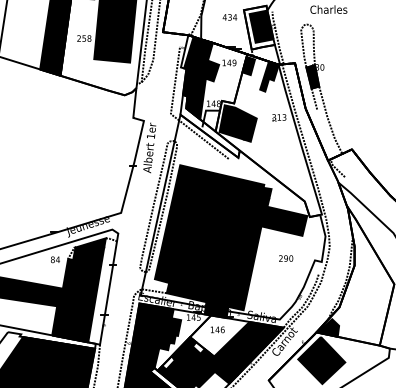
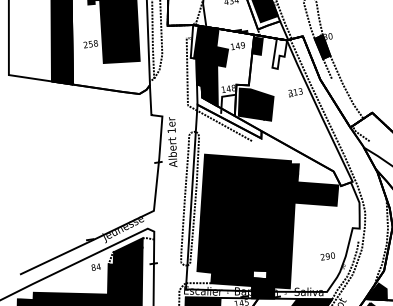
fill: (269, 76) -> (279, 53), removed
text: (286, 258) -> (328, 256), moved
fill: (216, 291) -> (260, 273), removed

